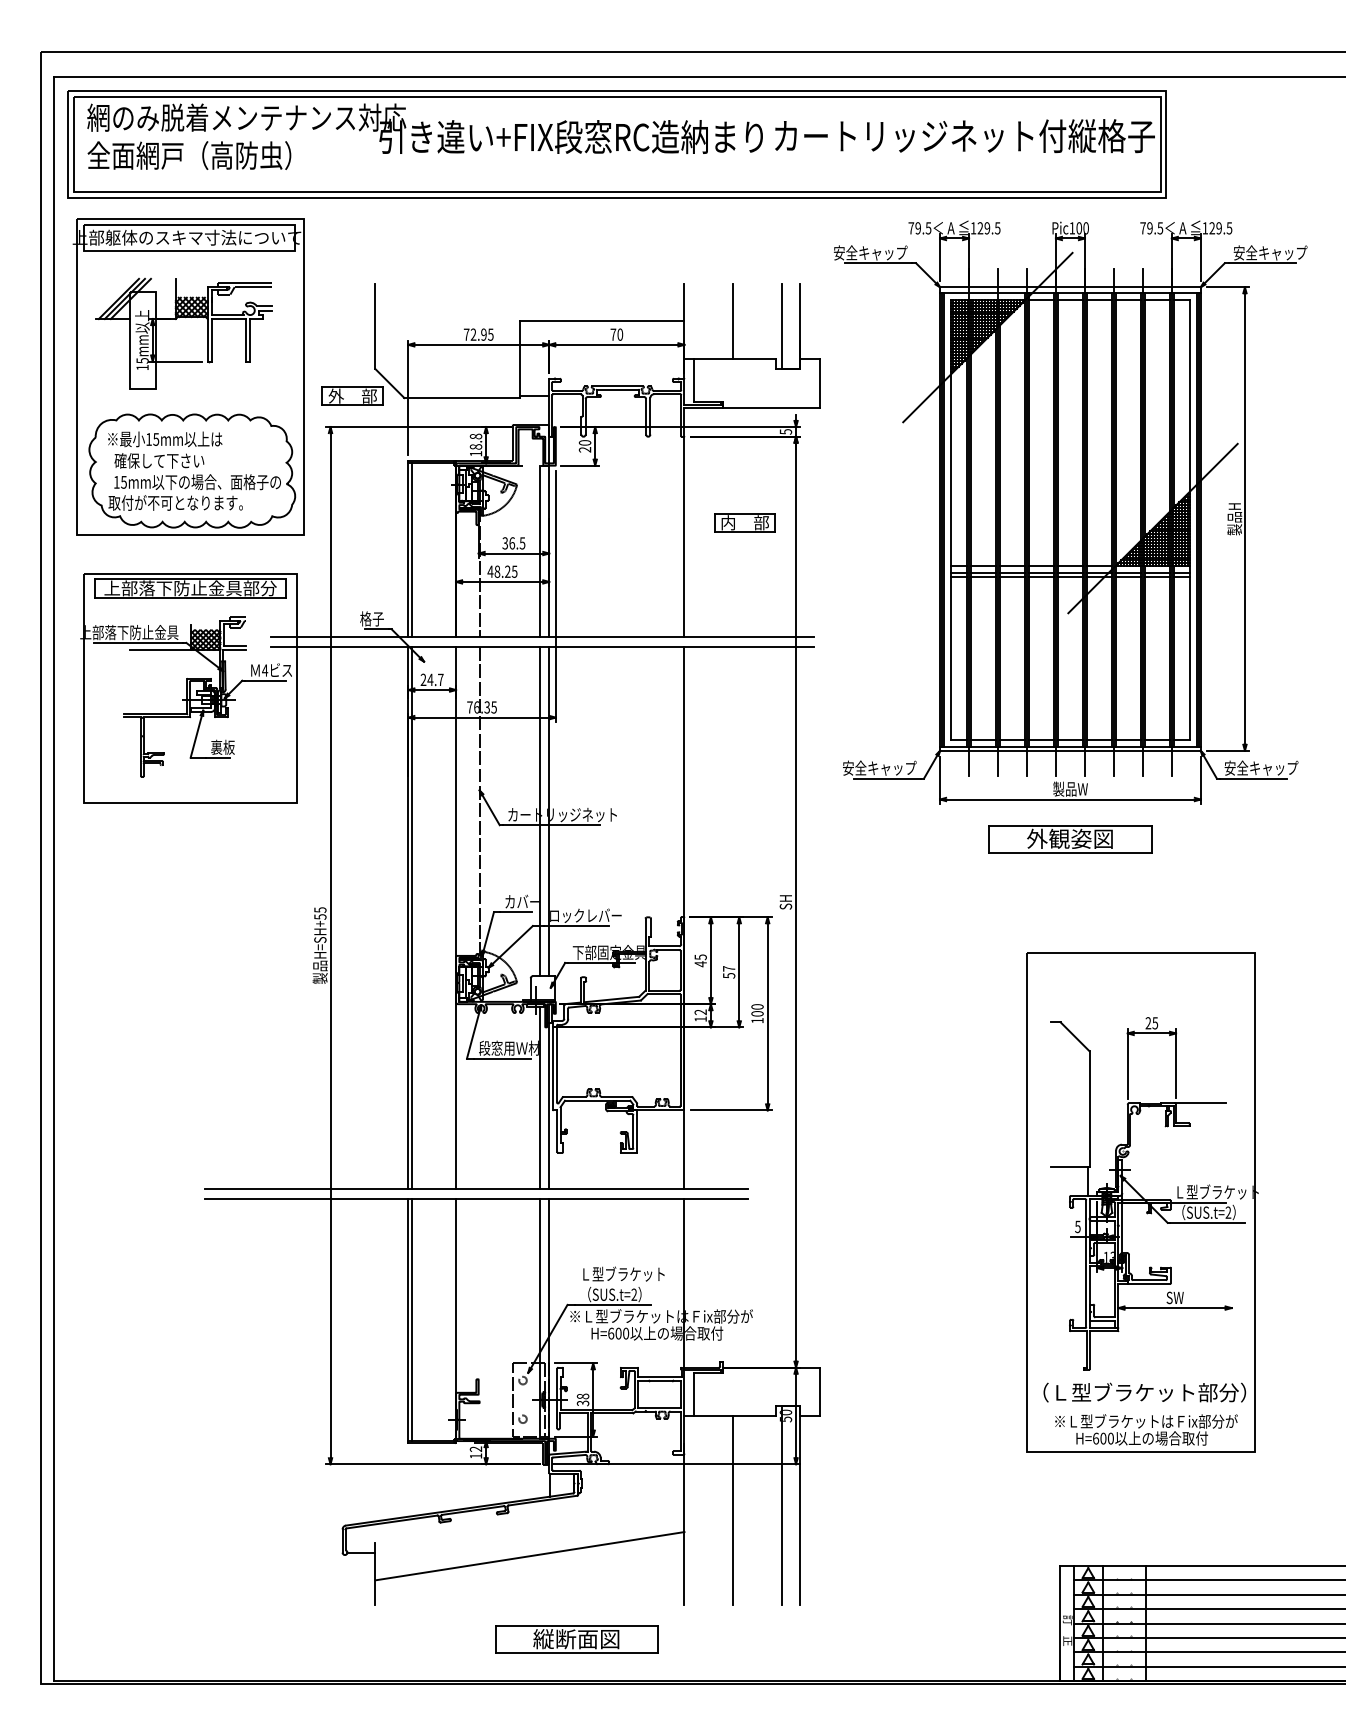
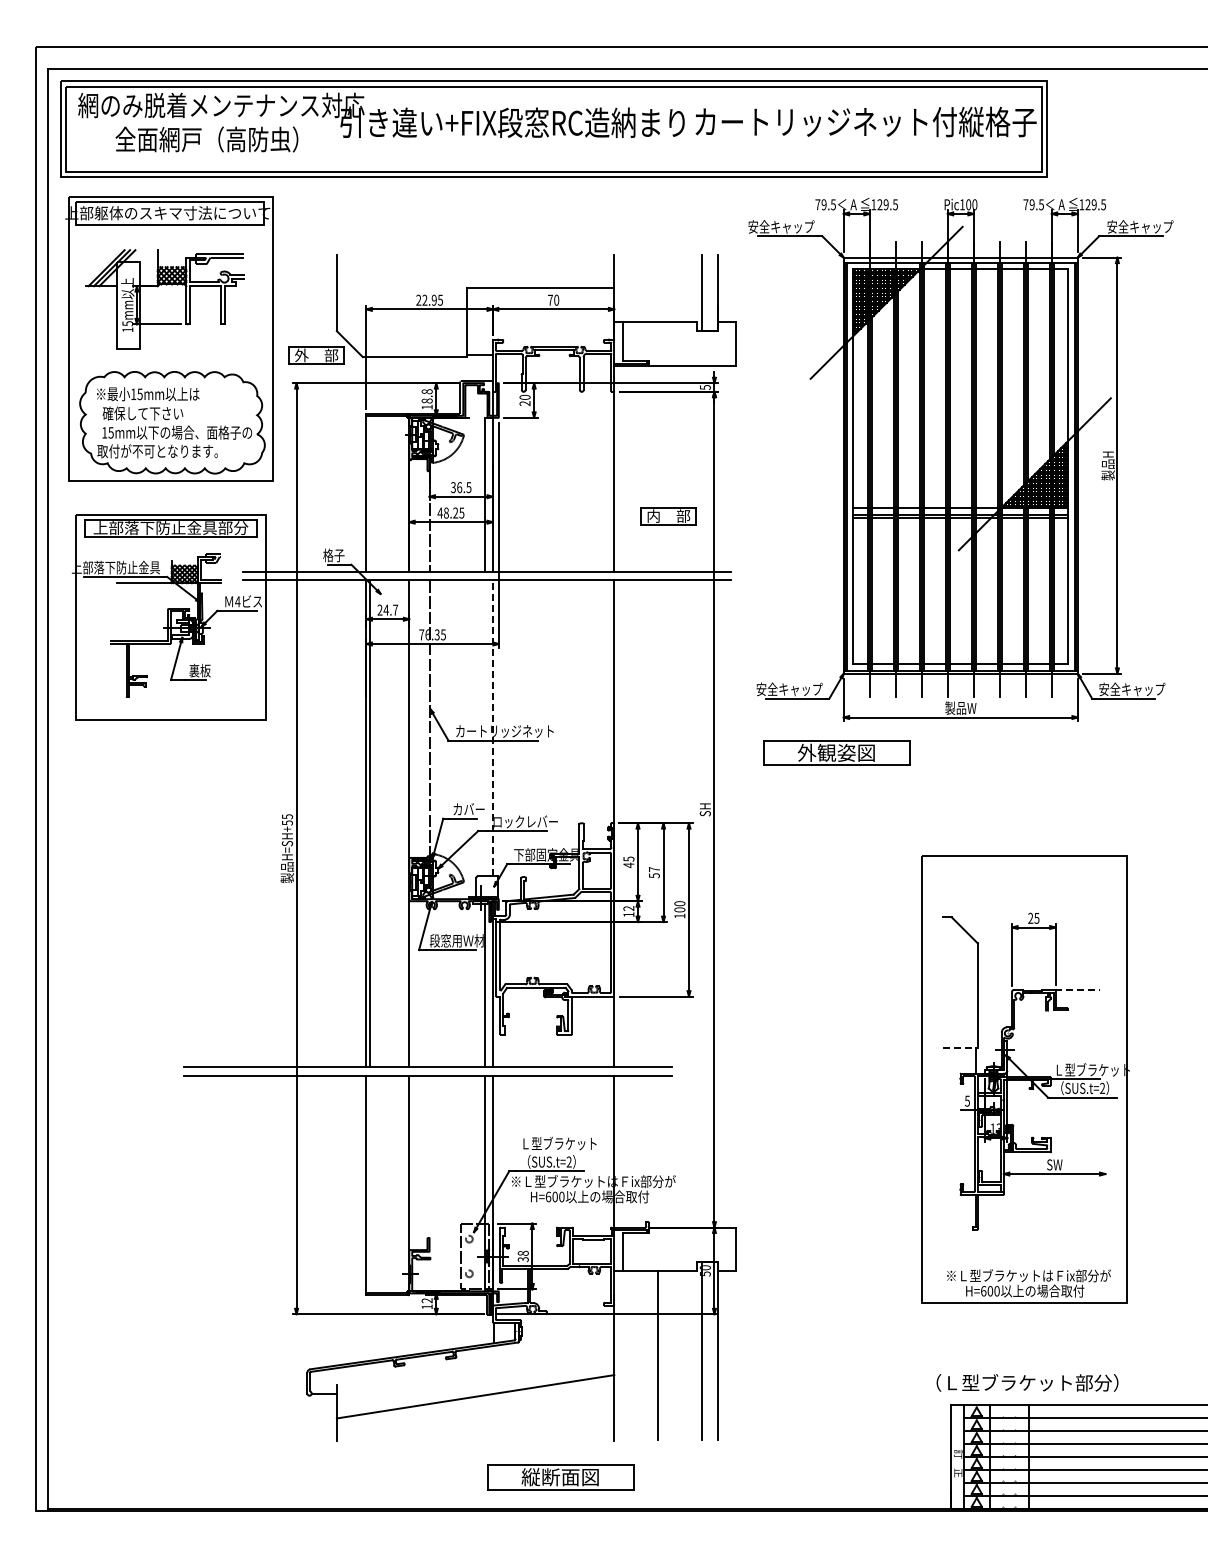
text: (188, 155) -> (206, 139), moved
line: (732, 321) -> (657, 288), removed
text: (466, 333) -> (418, 299), 72.95 -> 22.95
part: (744, 523) -> (668, 516), moved
line: (411, 549) -> (369, 493), removed
line: (539, 811) -> (484, 728), removed
line: (548, 811) -> (492, 728), solid -> dashed
part: (1070, 838) -> (836, 752), moved
line: (1200, 1102) -> (1077, 989), solid -> dashed
line: (1070, 1167) -> (960, 1047), solid -> dashed
line: (411, 1319) -> (369, 1184), removed
text: (1144, 1392) -> (1027, 1382), moved
part: (576, 1639) -> (560, 1477), moved

